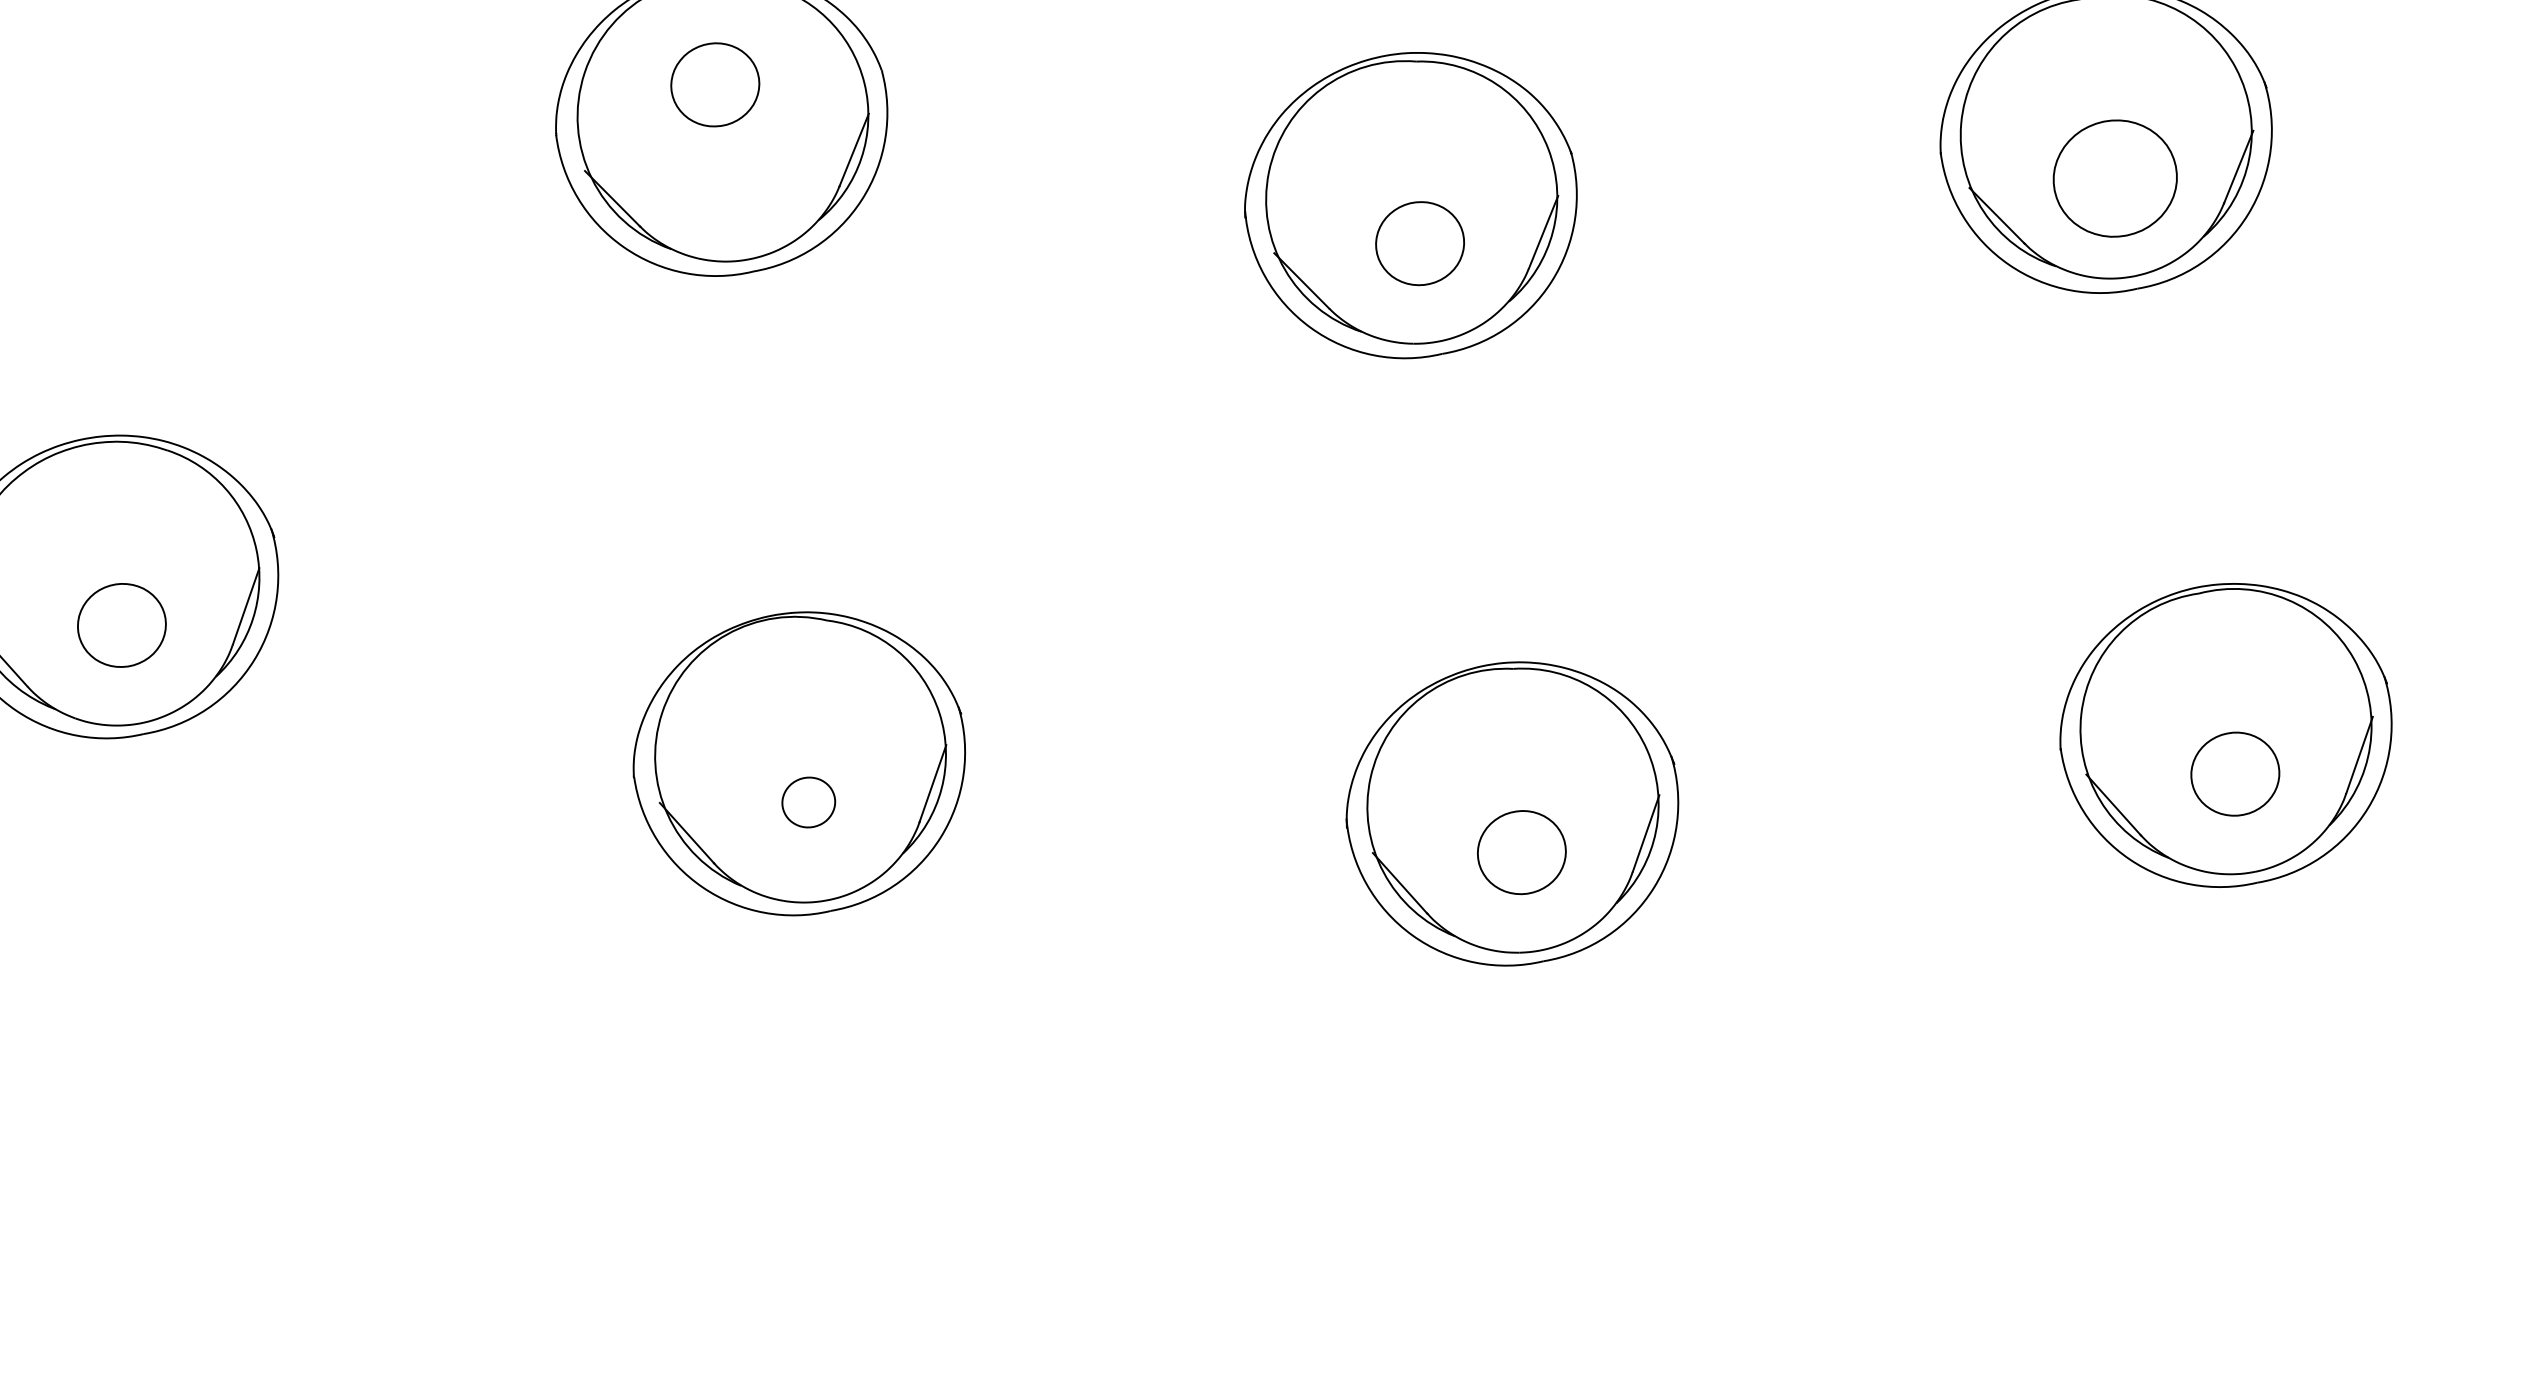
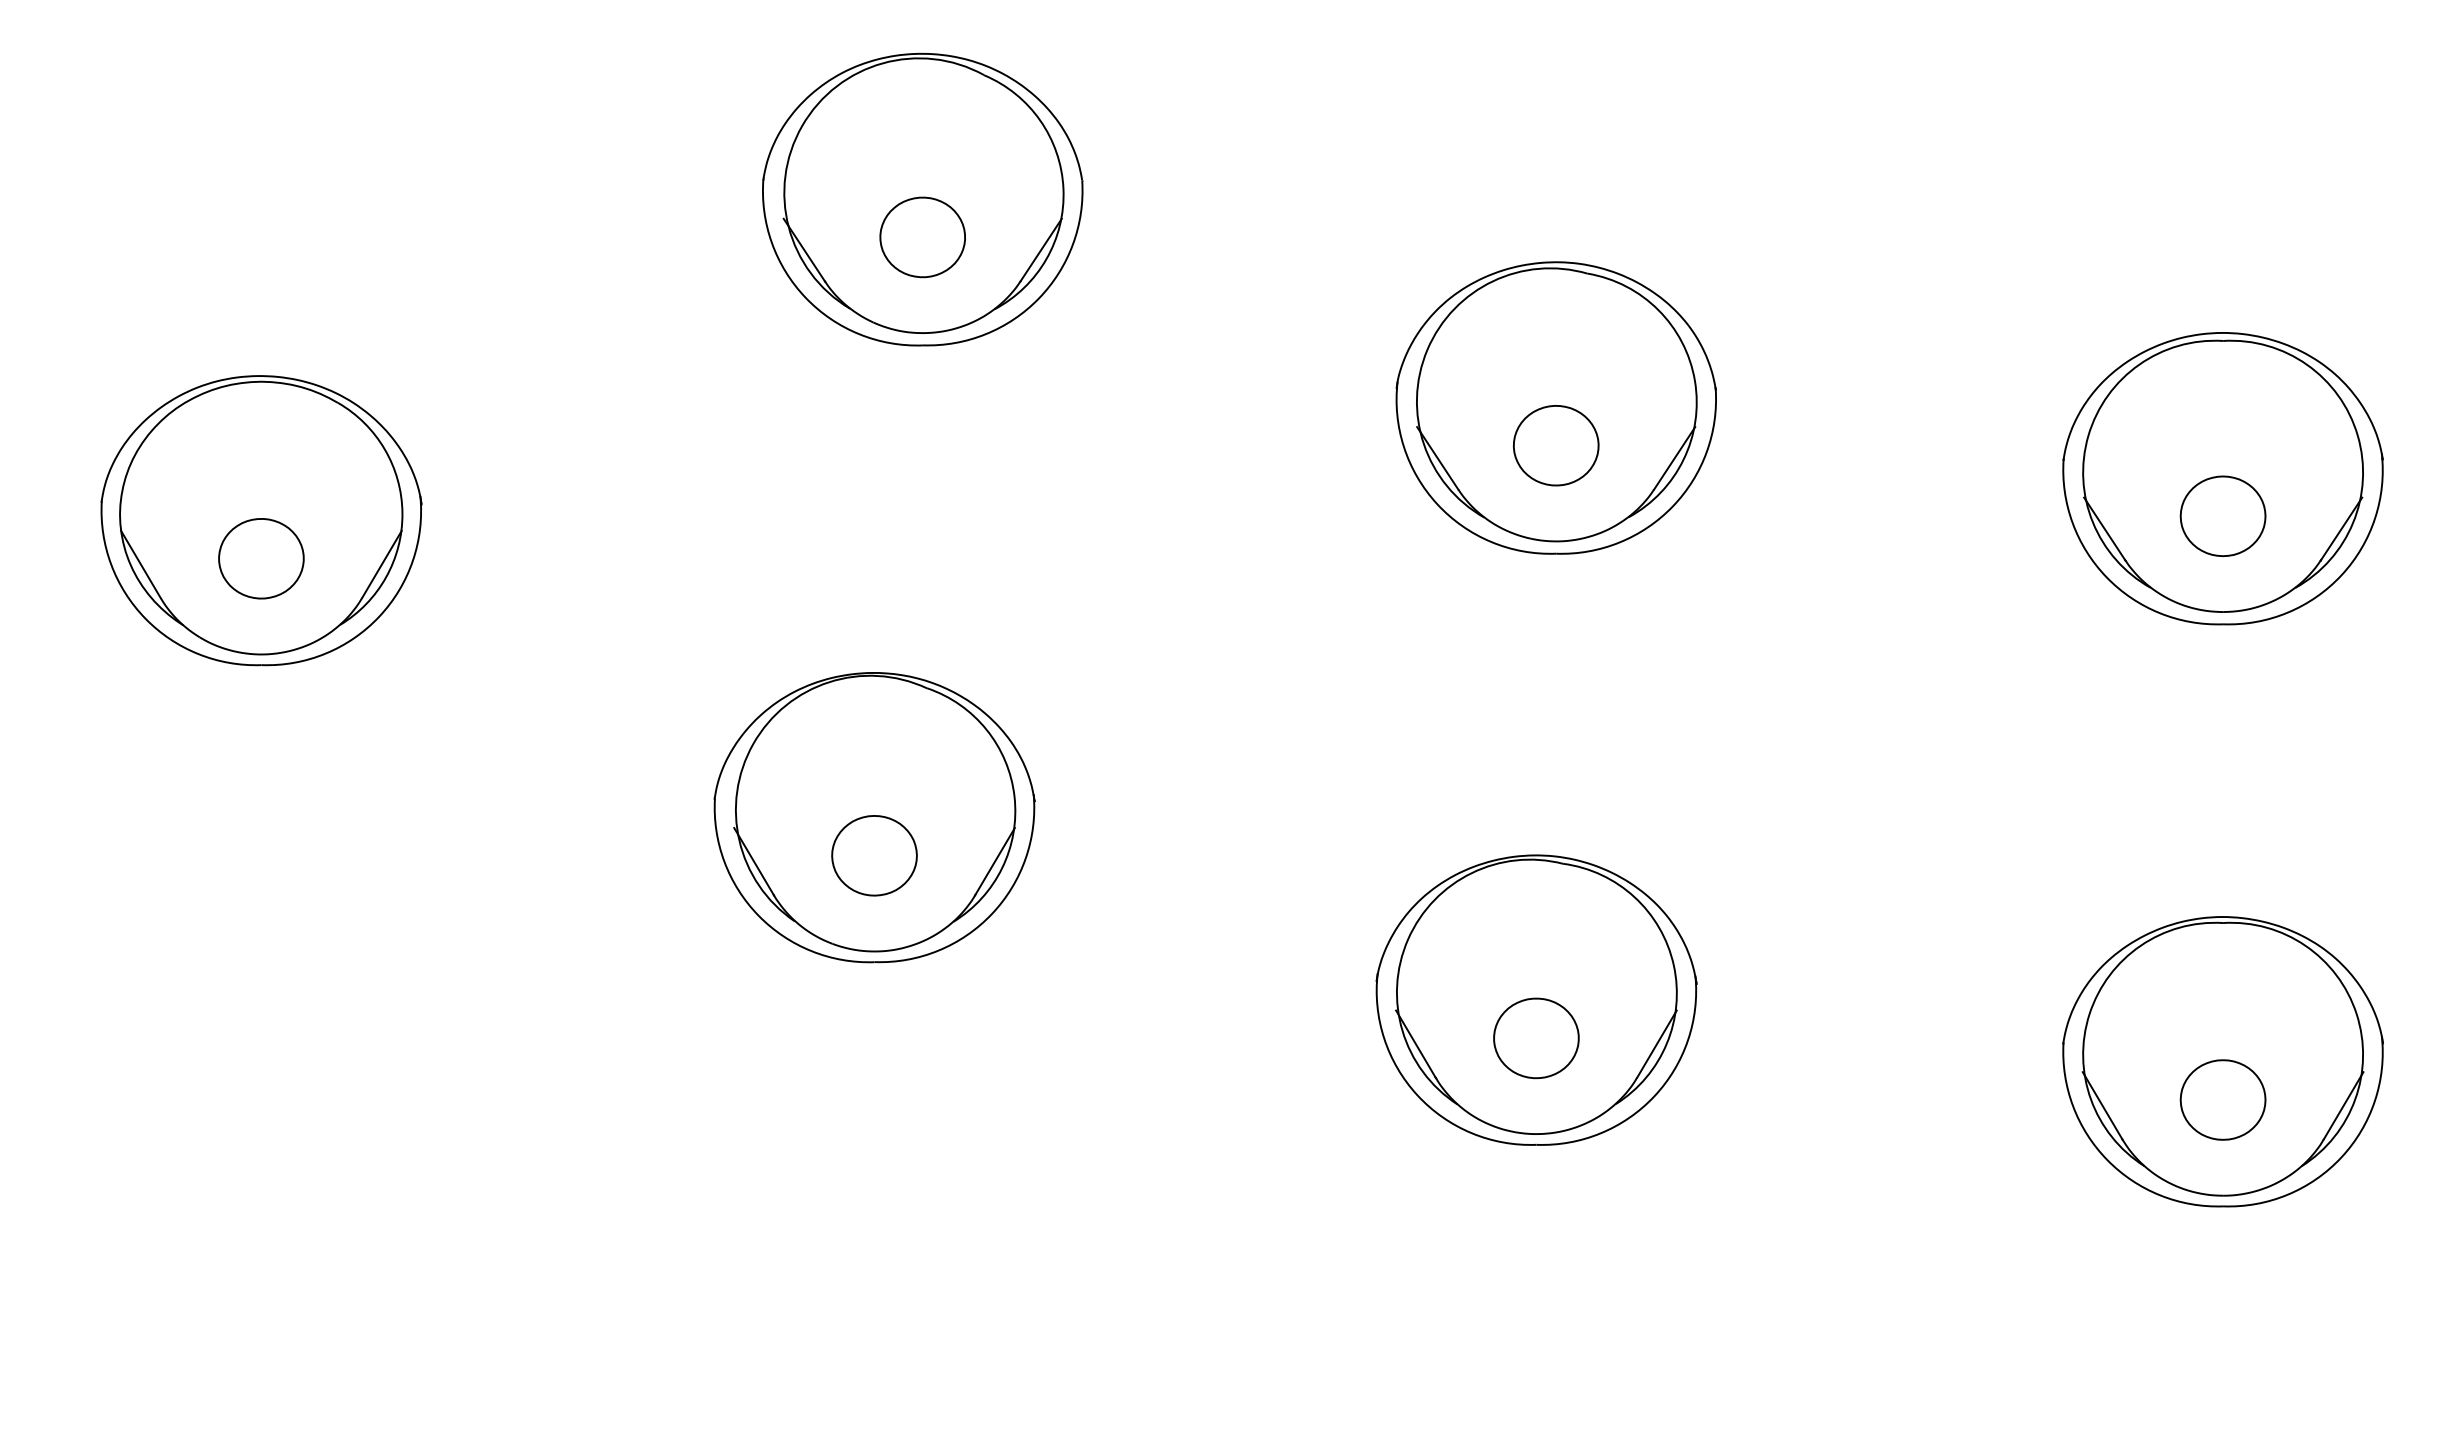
part: (715, 85) -> (922, 237), moved
part: (2114, 177) -> (2222, 515), size x0.71
part: (808, 802) -> (874, 855), size x1.67

